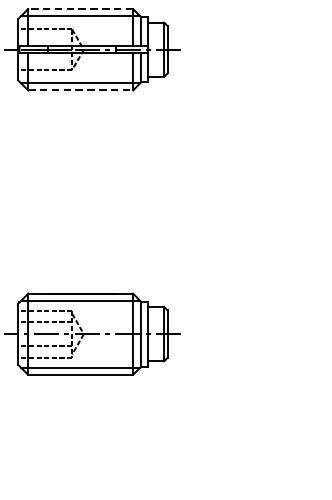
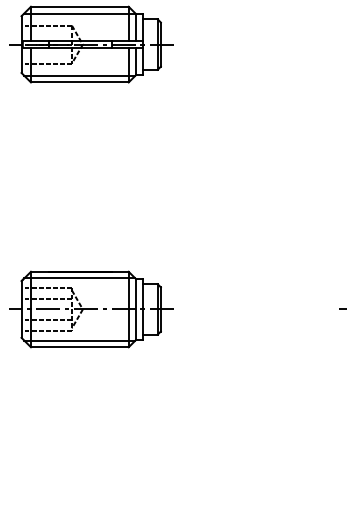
line: (80, 8) -> (79, 6), dashed -> solid
line: (80, 90) -> (79, 82), dashed -> solid

